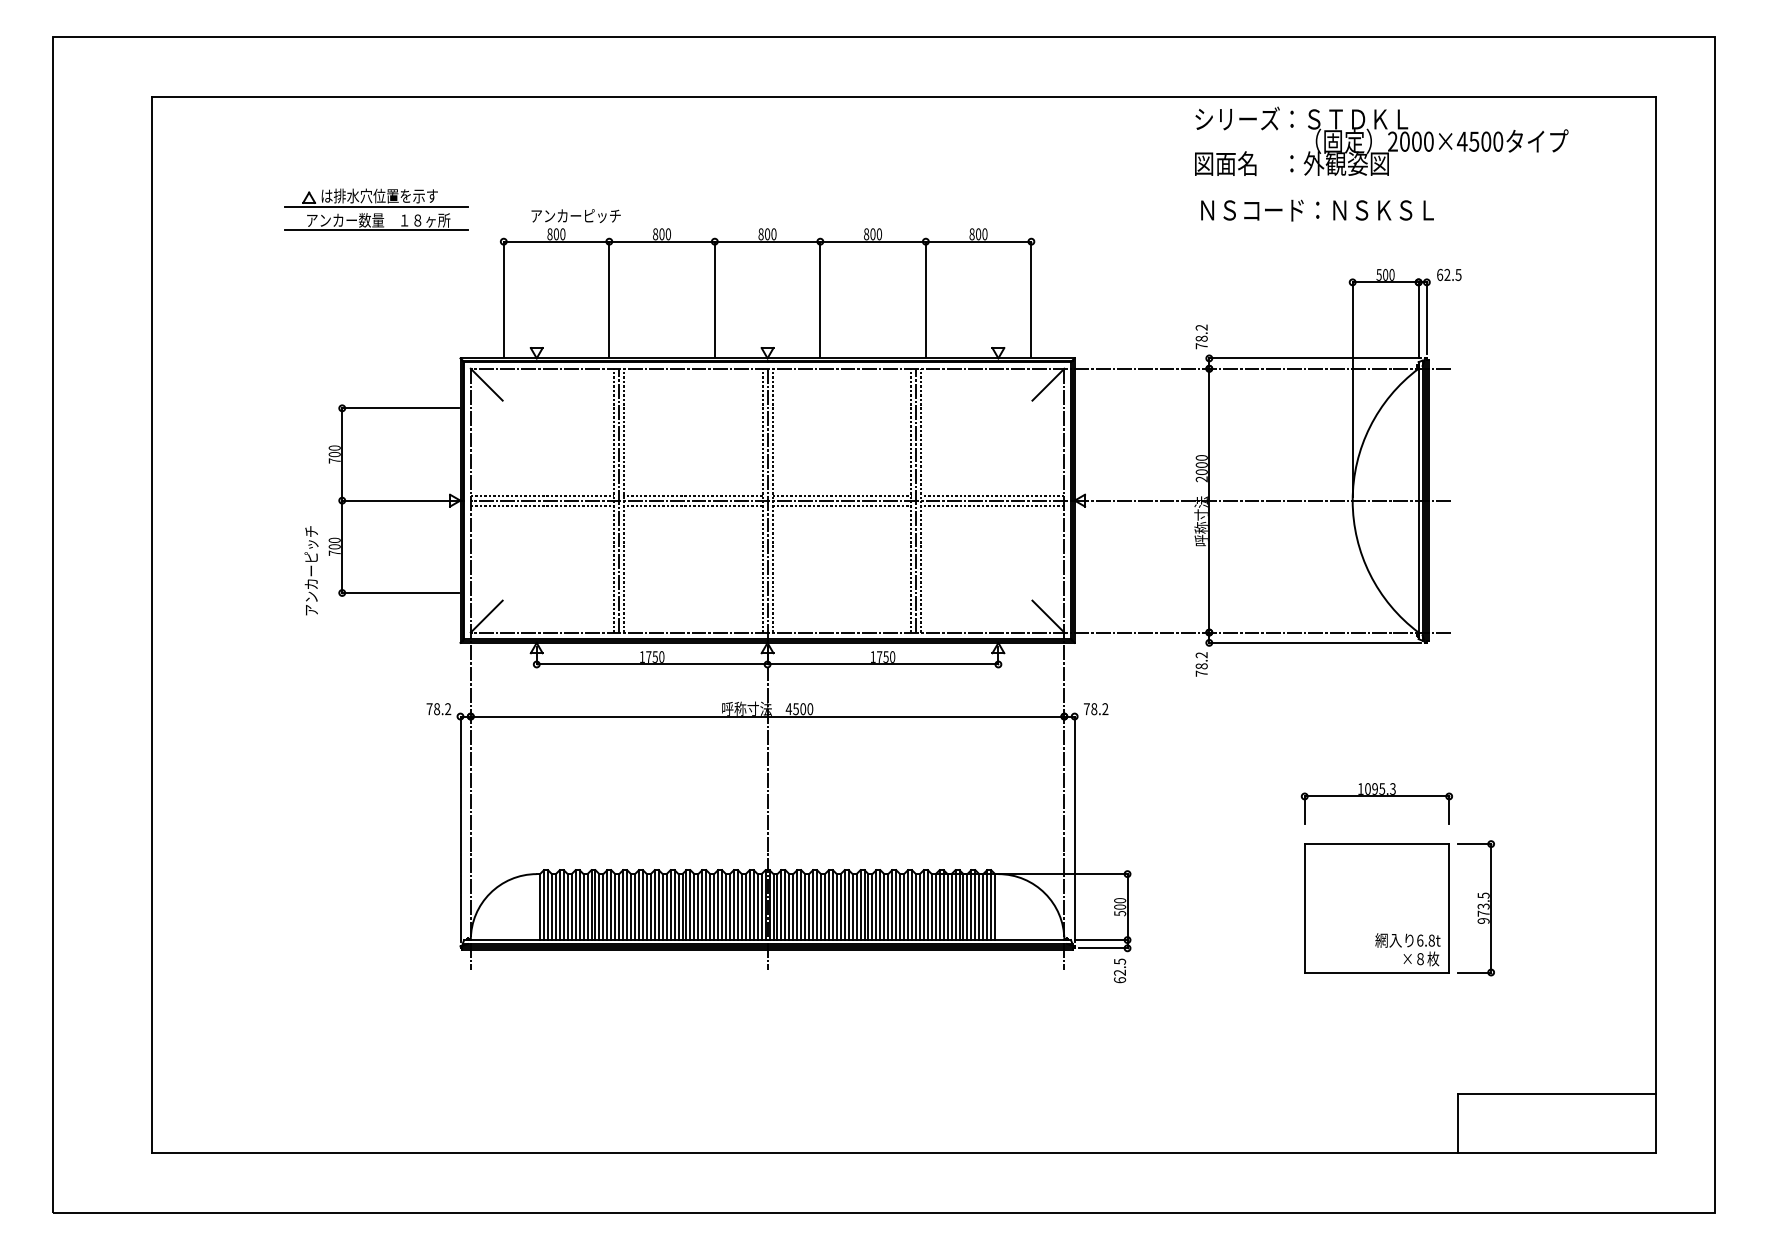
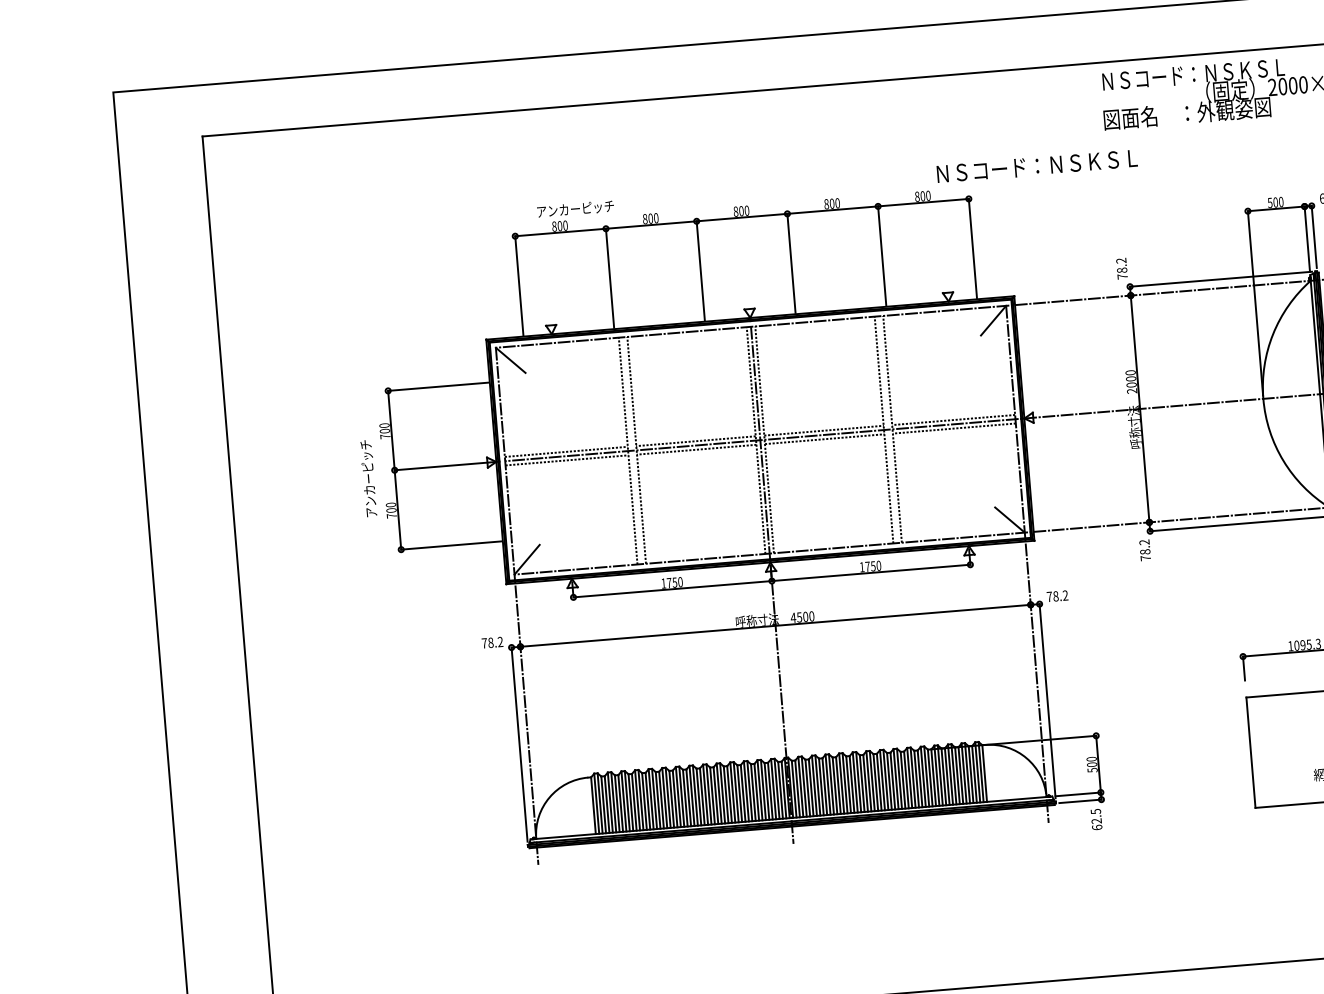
text: (1301, 118) -> (1192, 73), シリーズ：ＳＴＤＫＬ -> ＮＳコード：ＮＳＫＳＬ
part: (376, 209) -> (403, 217), removed
text: (1317, 210) -> (1037, 166), moved
line: (618, 500) -> (632, 450), removed
line: (916, 500) -> (888, 429), removed
text: (311, 570) -> (368, 478), moved

